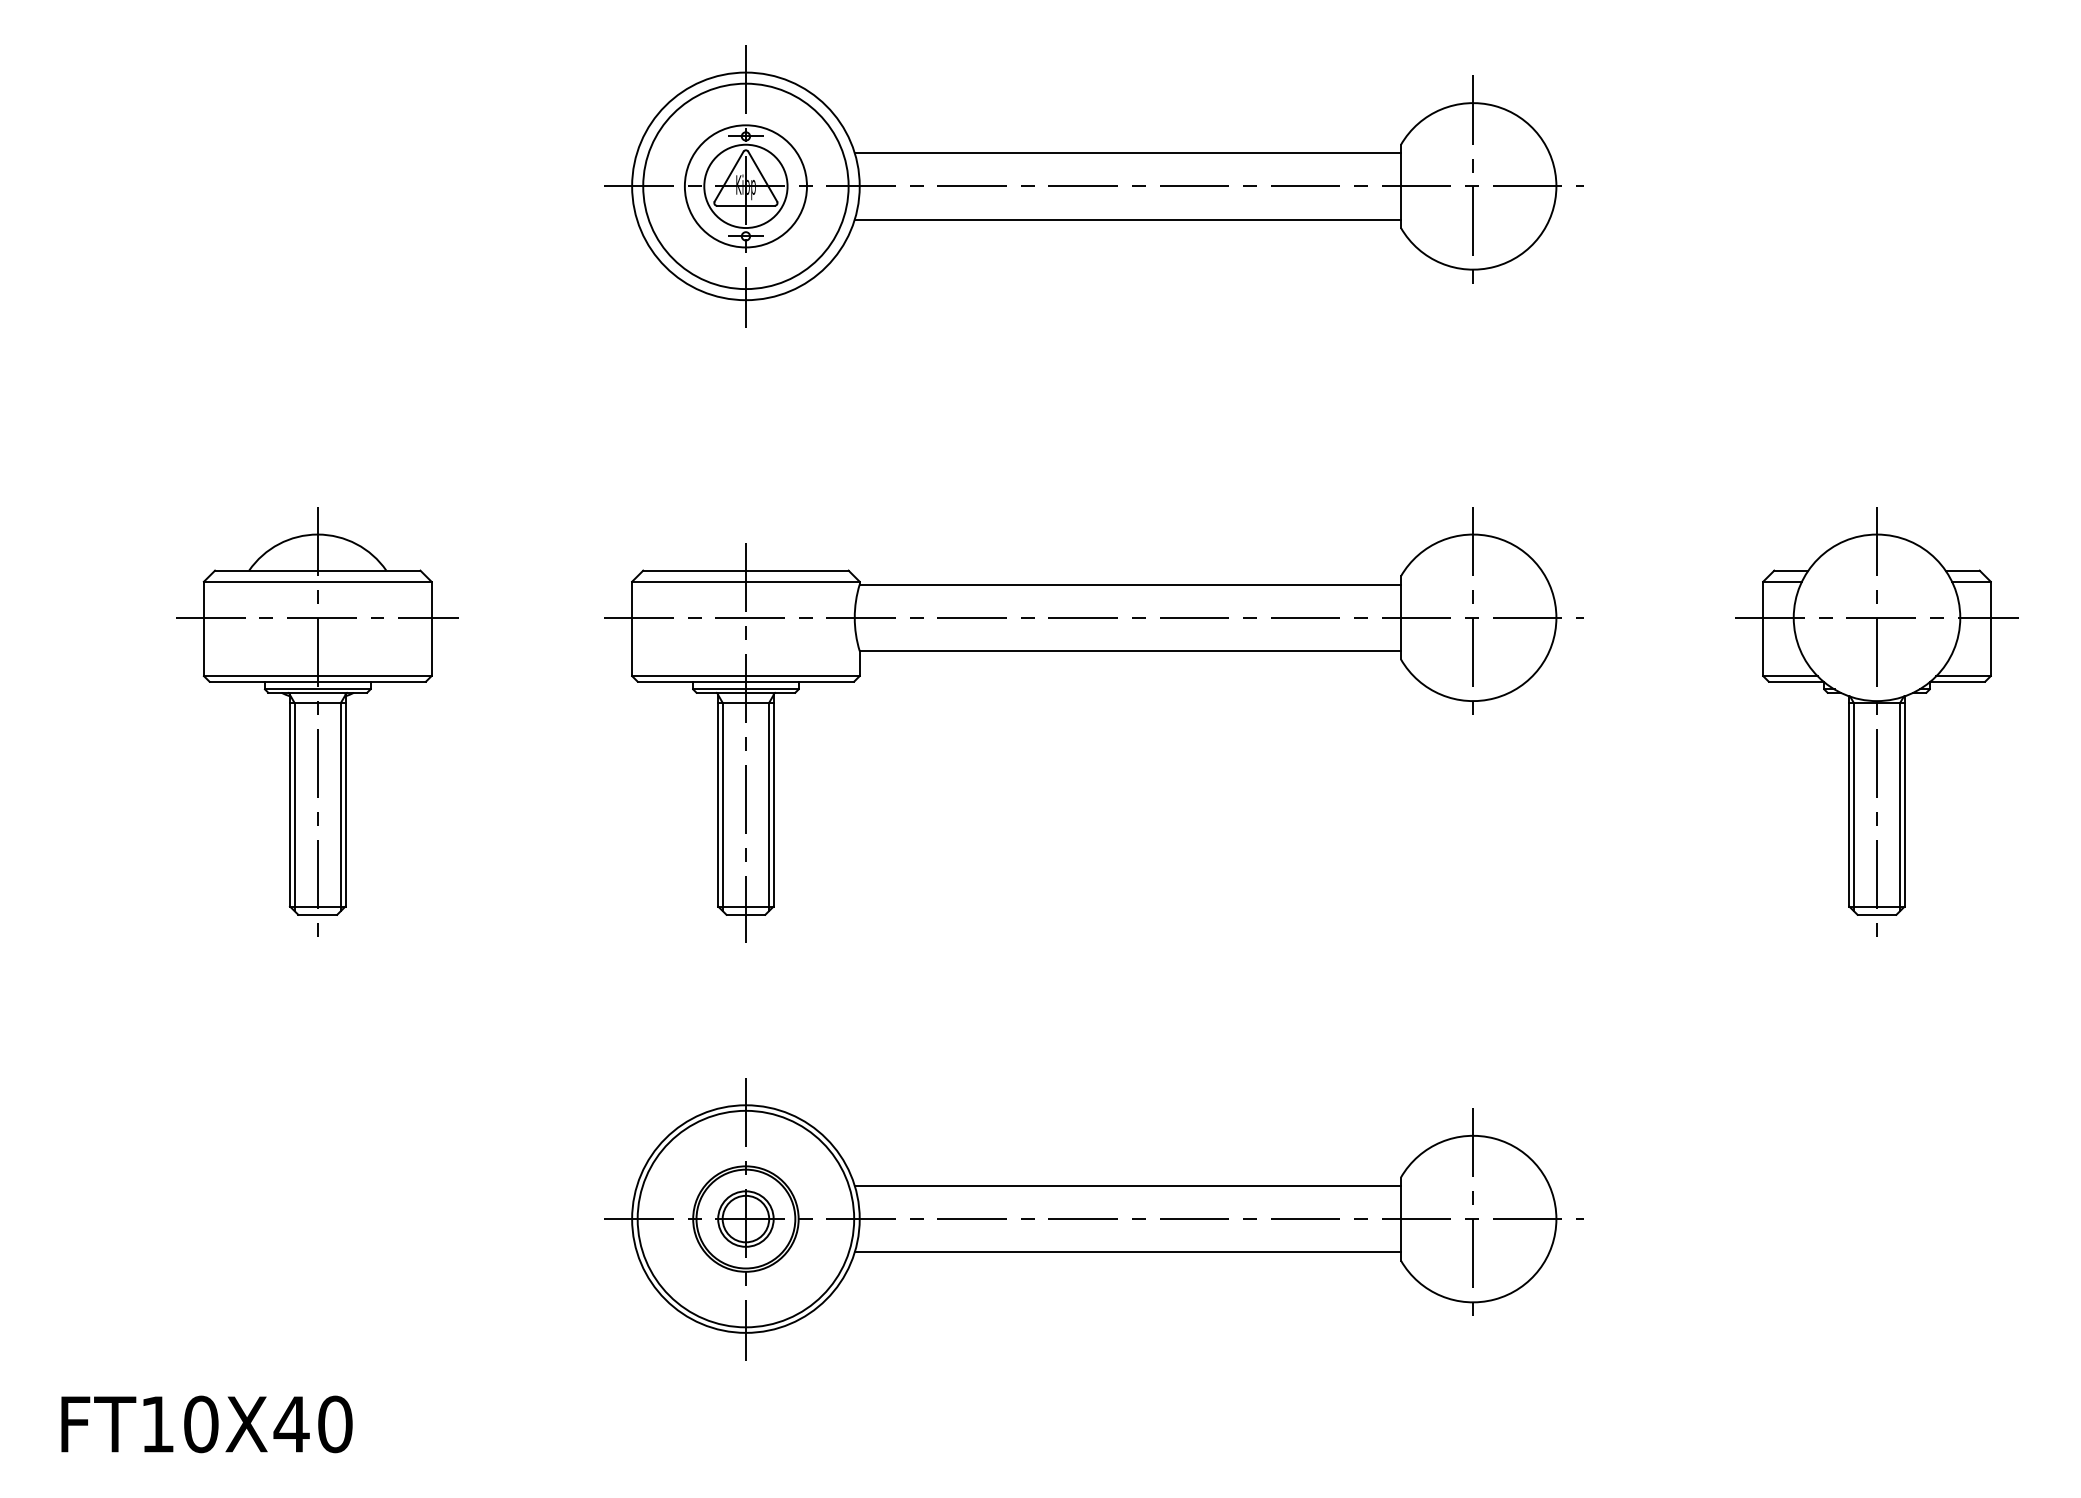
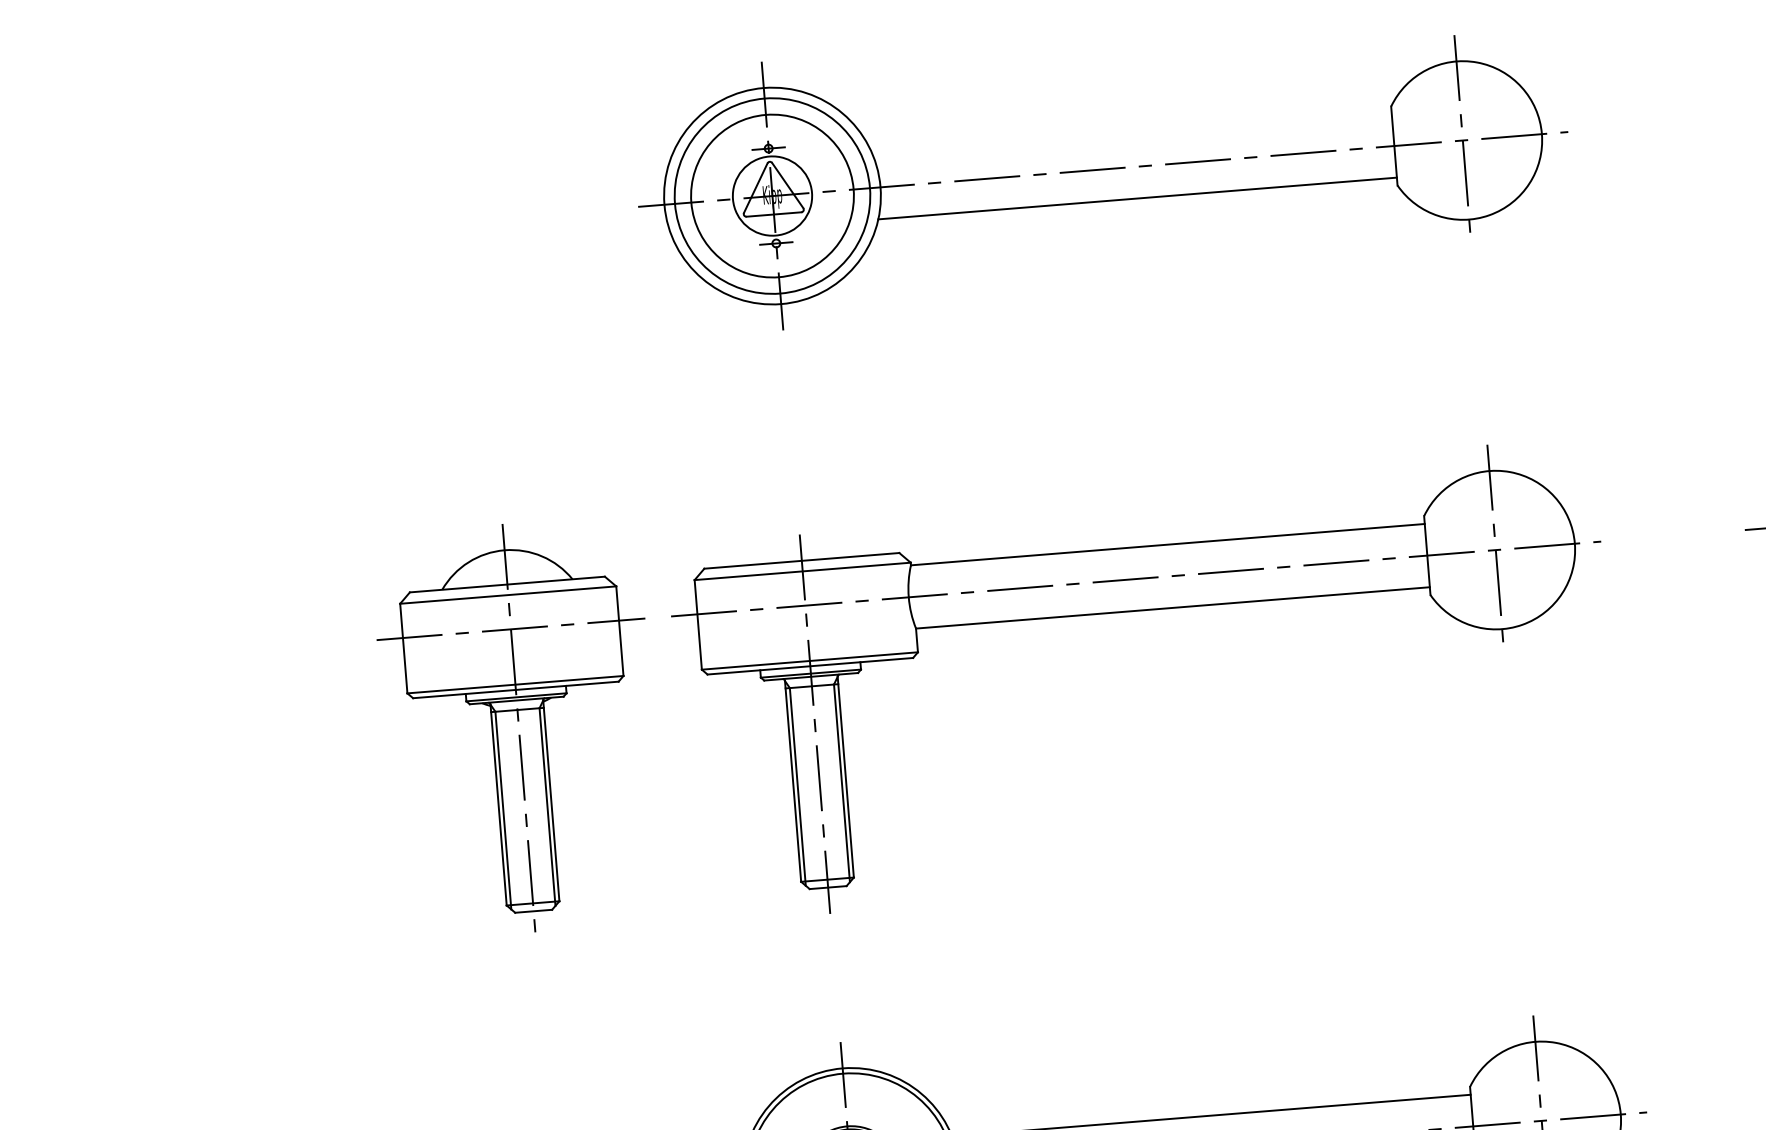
line: (1127, 153) -> (1132, 135), removed
circle: (745, 186) -> (772, 196), size x1.4
part: (317, 721) -> (518, 727), moved

